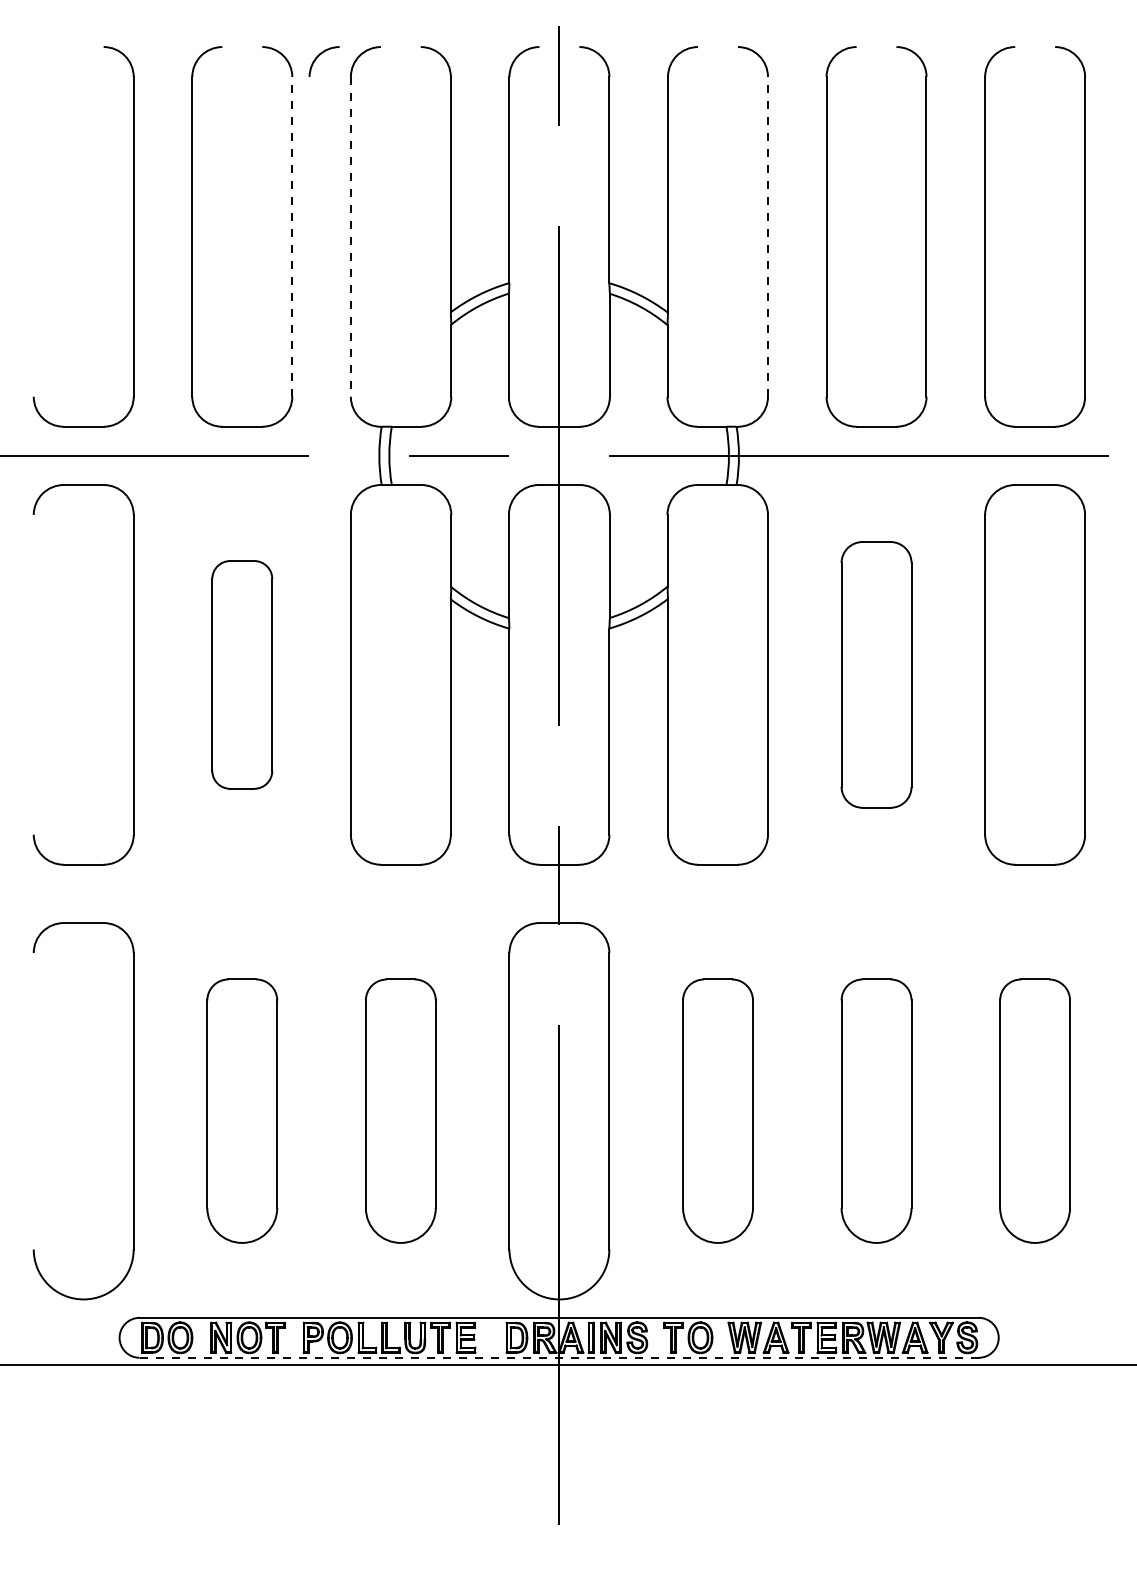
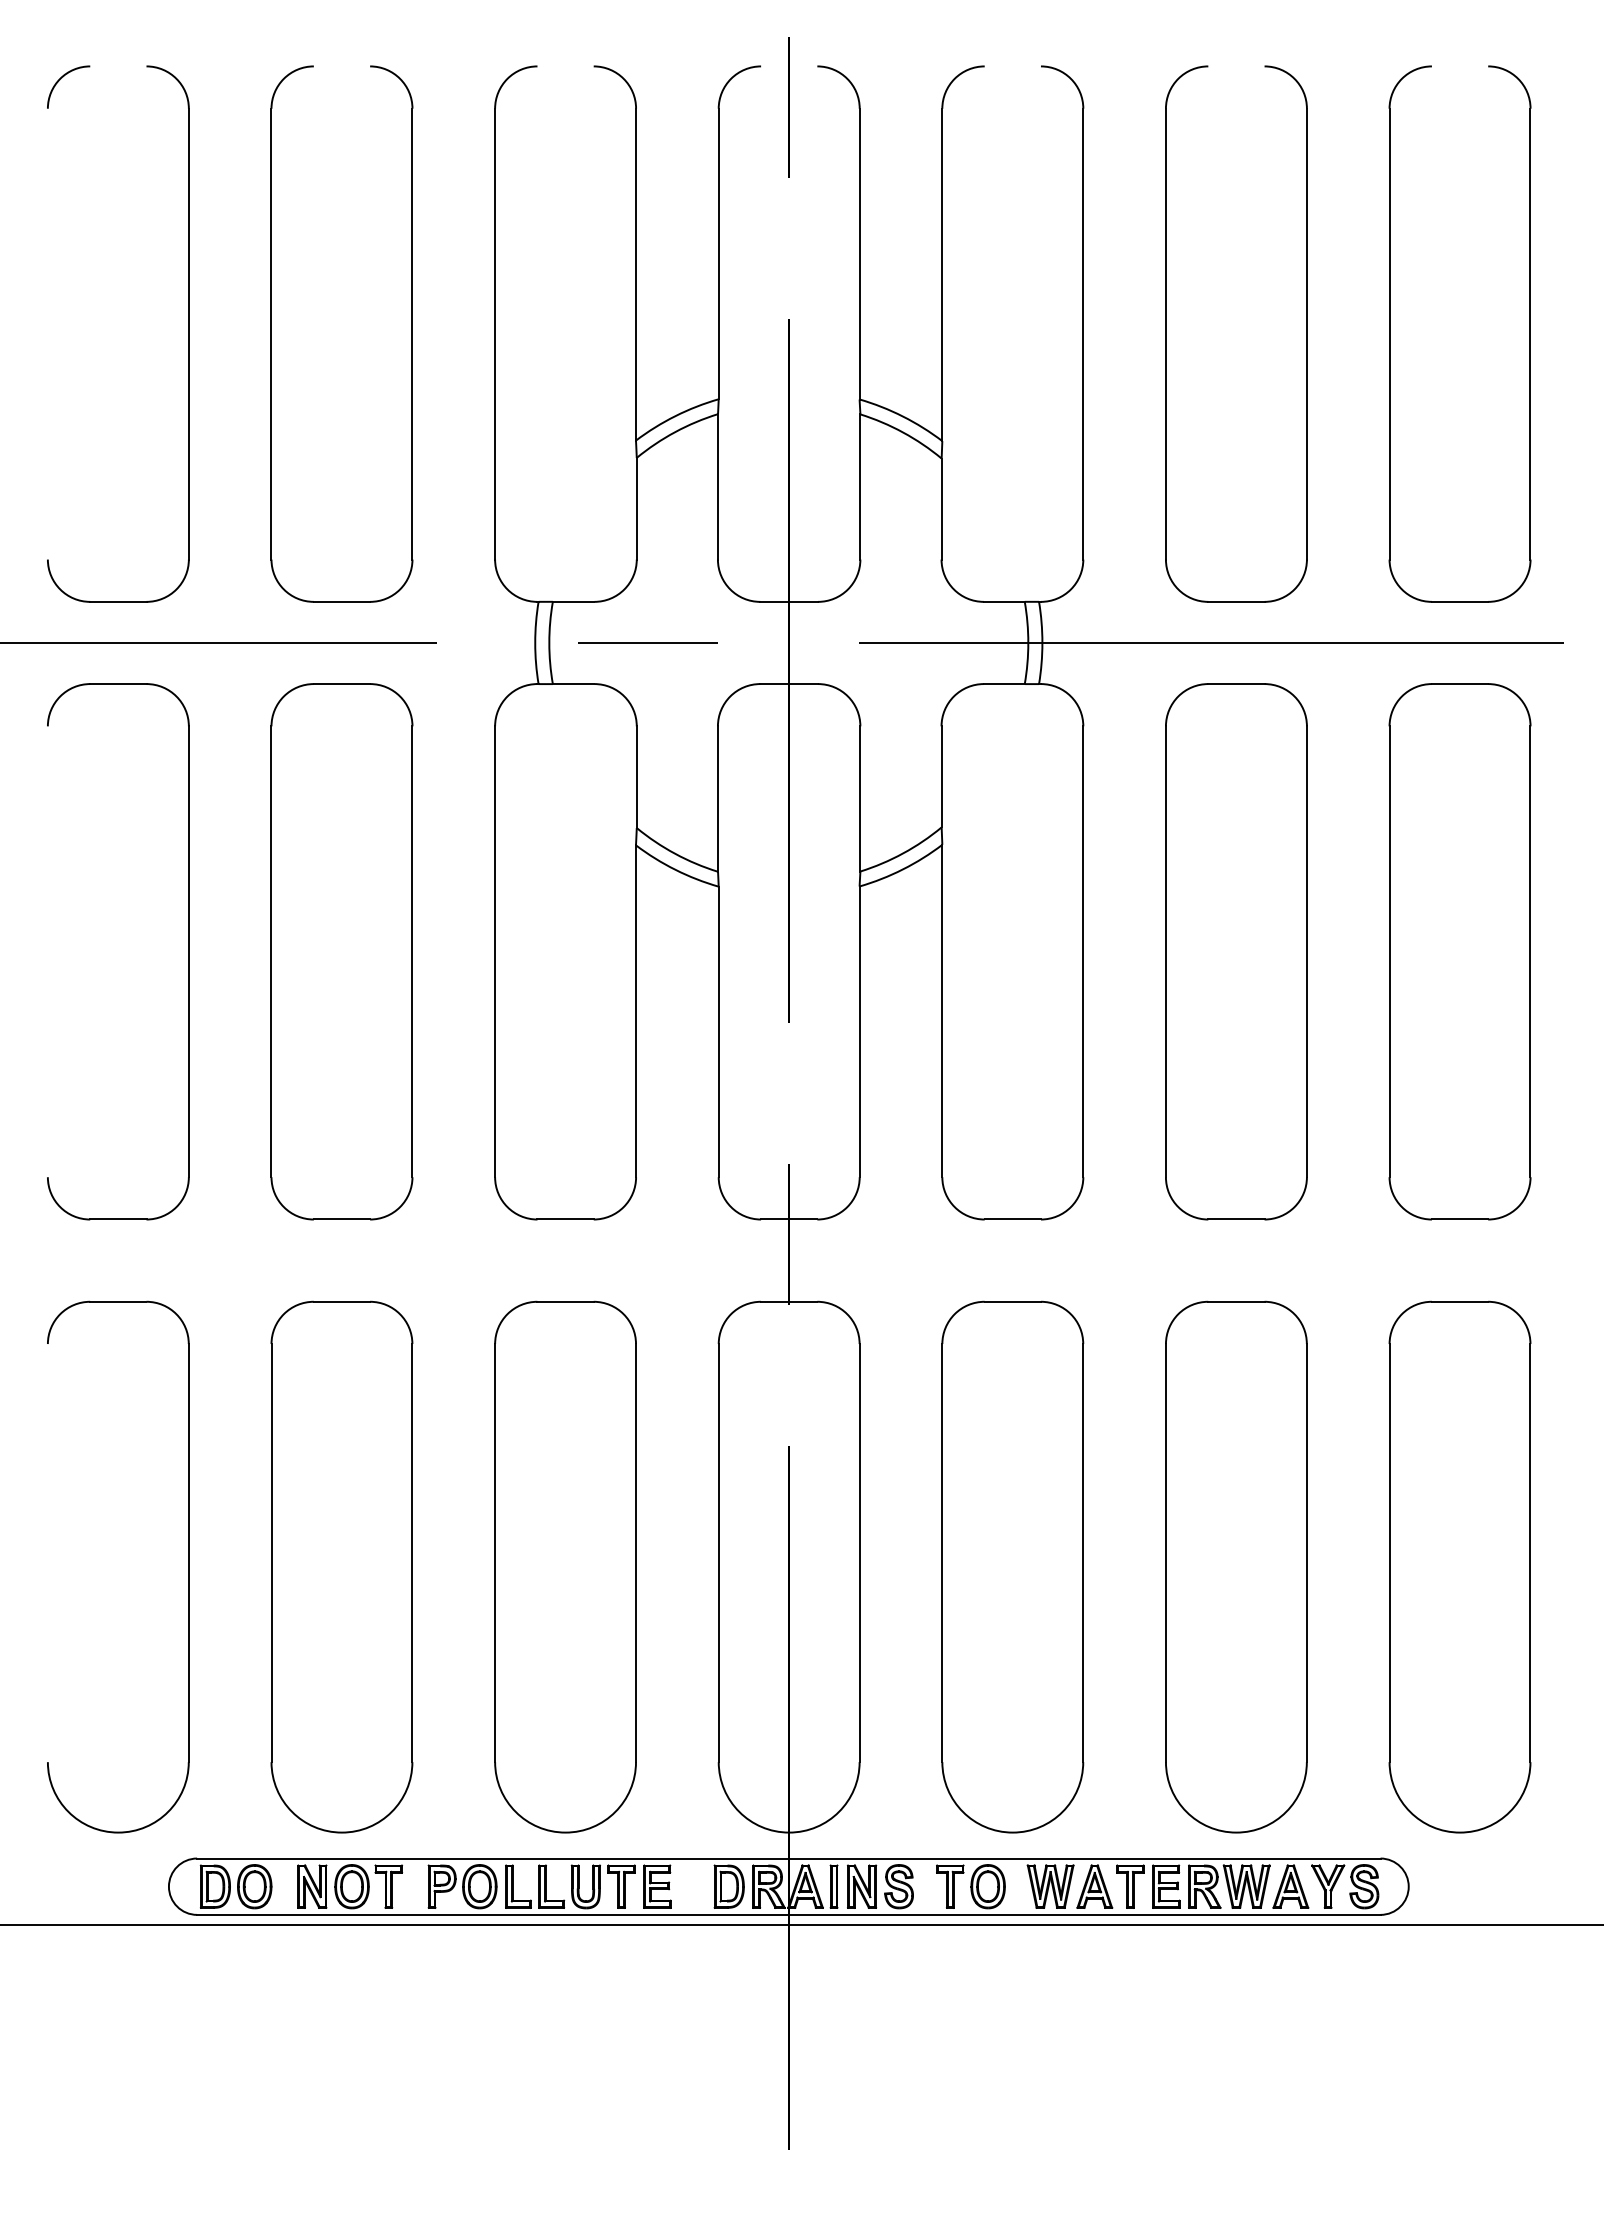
curve: (319, 55) -> (62, 78), moved
line: (292, 236) -> (412, 333), dashed -> solid
line: (768, 236) -> (1083, 333), dashed -> solid
line: (351, 237) -> (495, 334), dashed -> solid
part: (241, 674) -> (341, 951), size x1.67
part: (876, 674) -> (1236, 951), size x1.43
part: (241, 1110) -> (341, 1566), size x1.43
part: (400, 1110) -> (565, 1566), size x1.43
part: (717, 1110) -> (1012, 1566), size x1.43
part: (876, 1110) -> (1236, 1566), size x1.43
part: (1034, 1110) -> (1459, 1566), size x1.43
line: (558, 1357) -> (788, 1914), dashed -> solid

